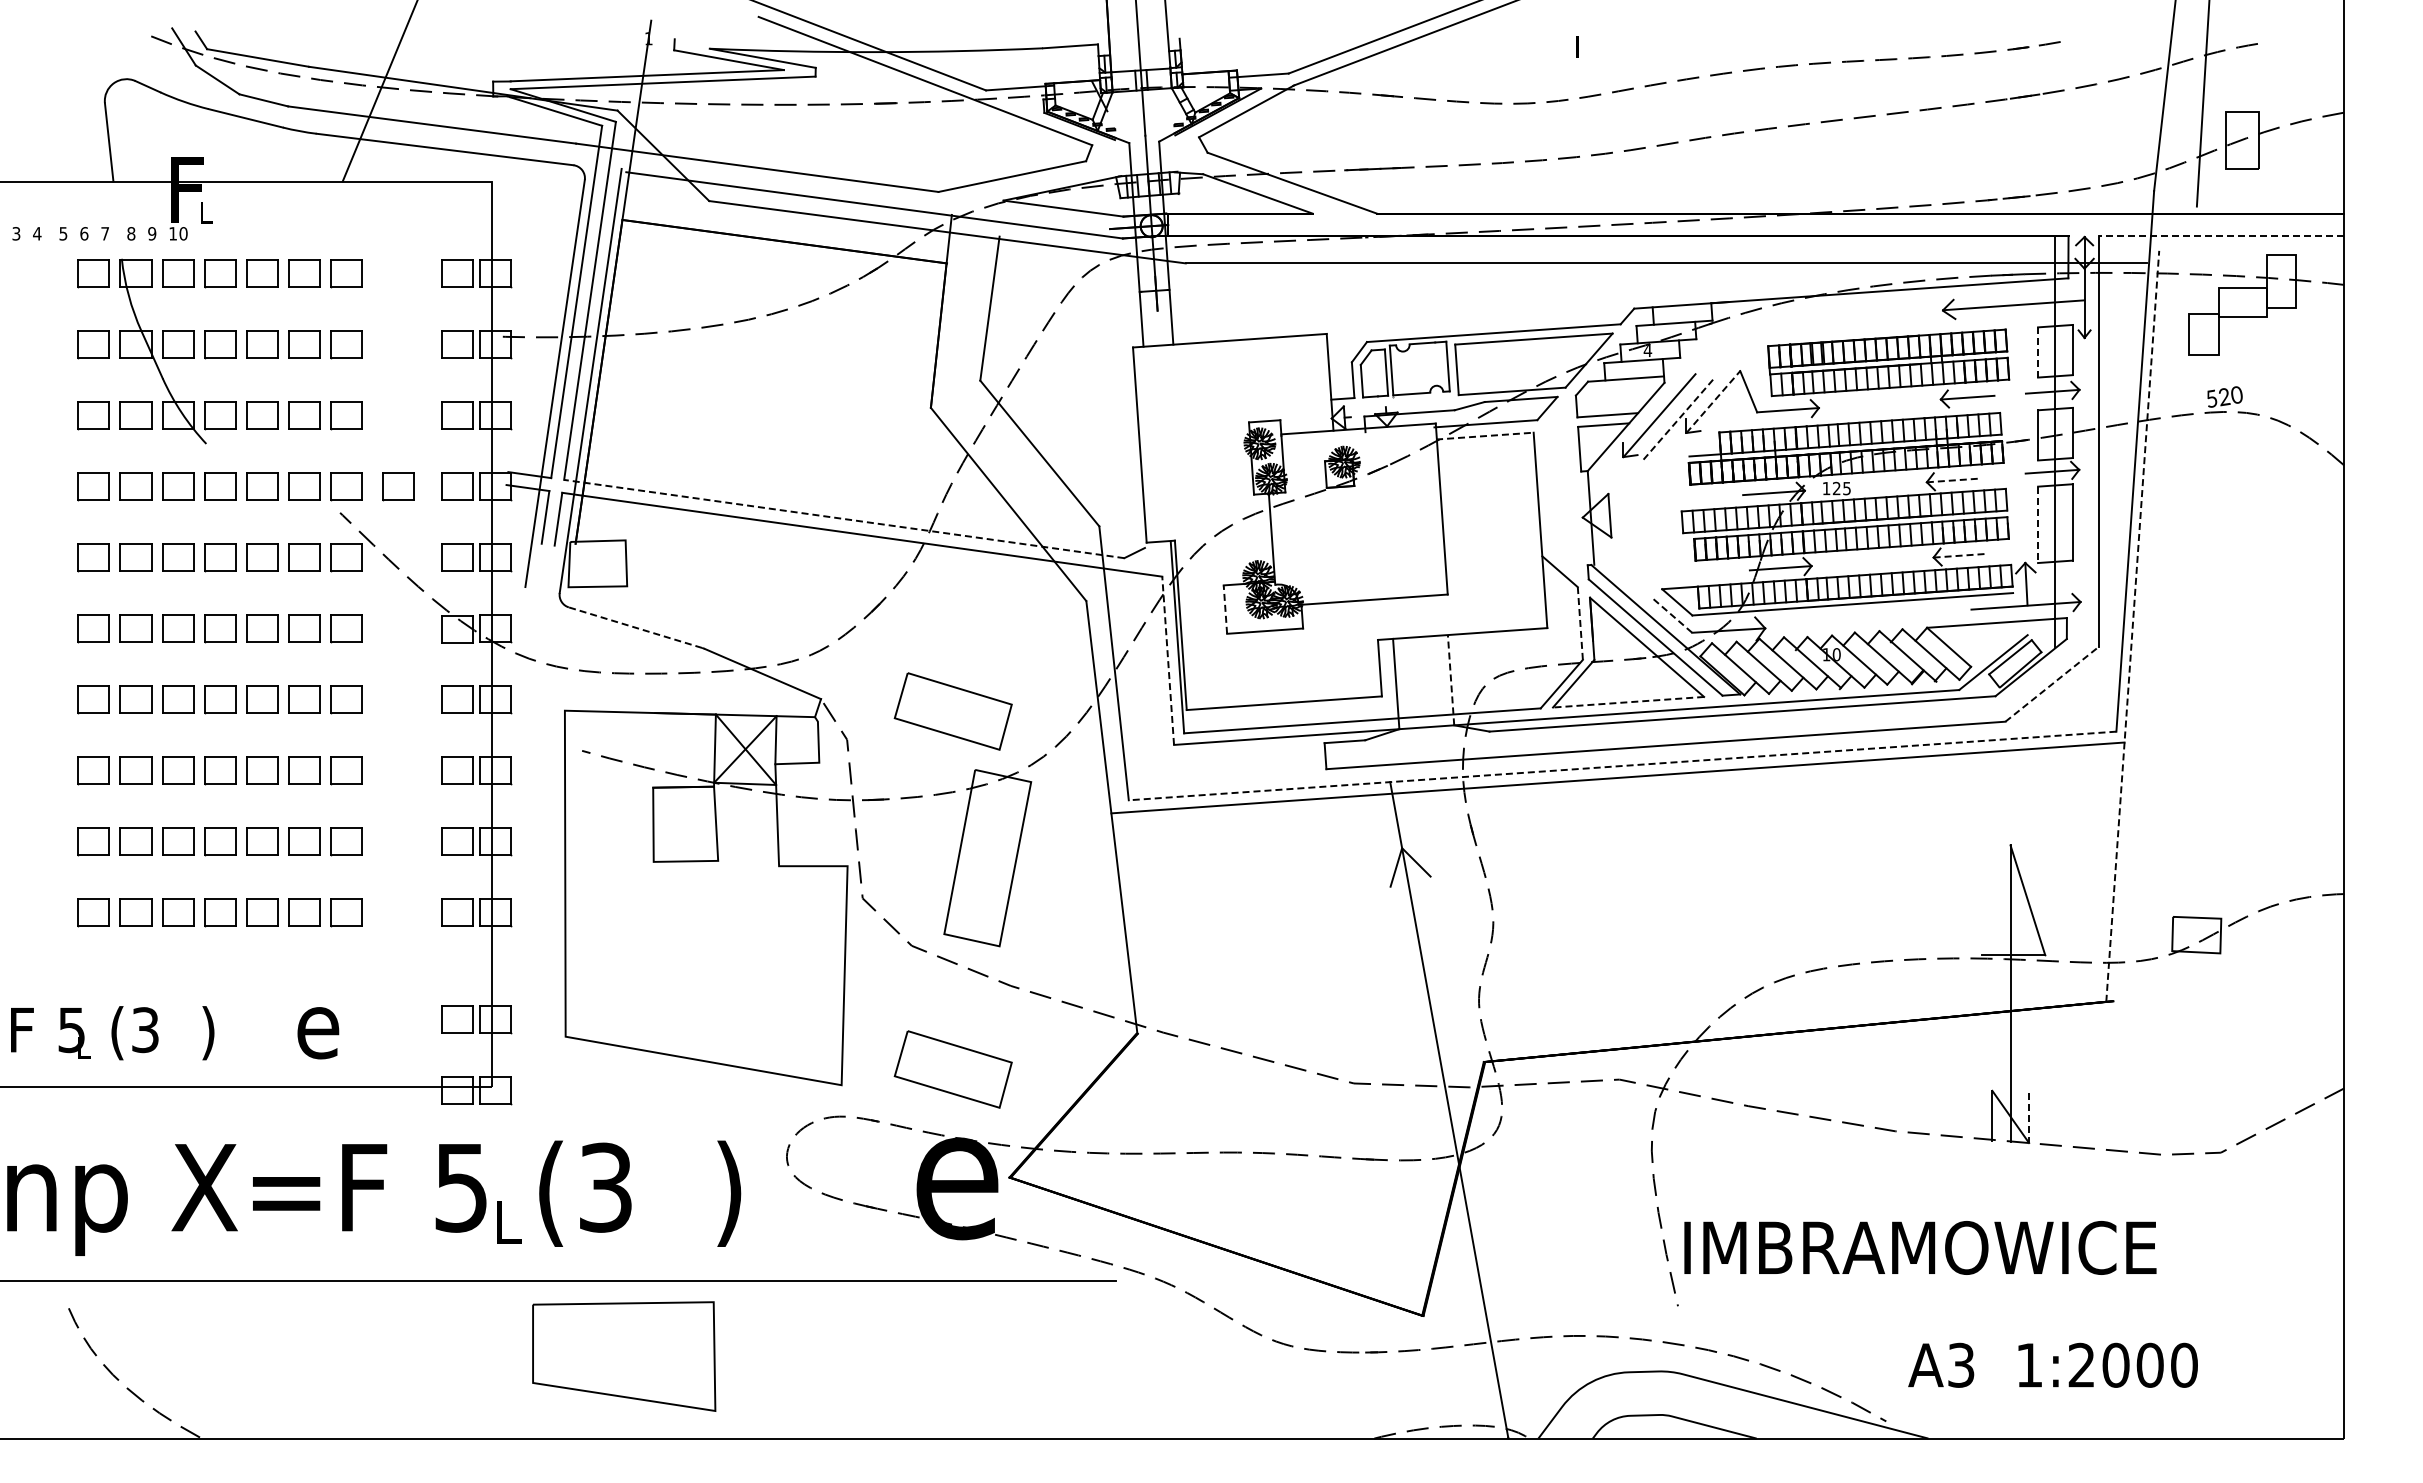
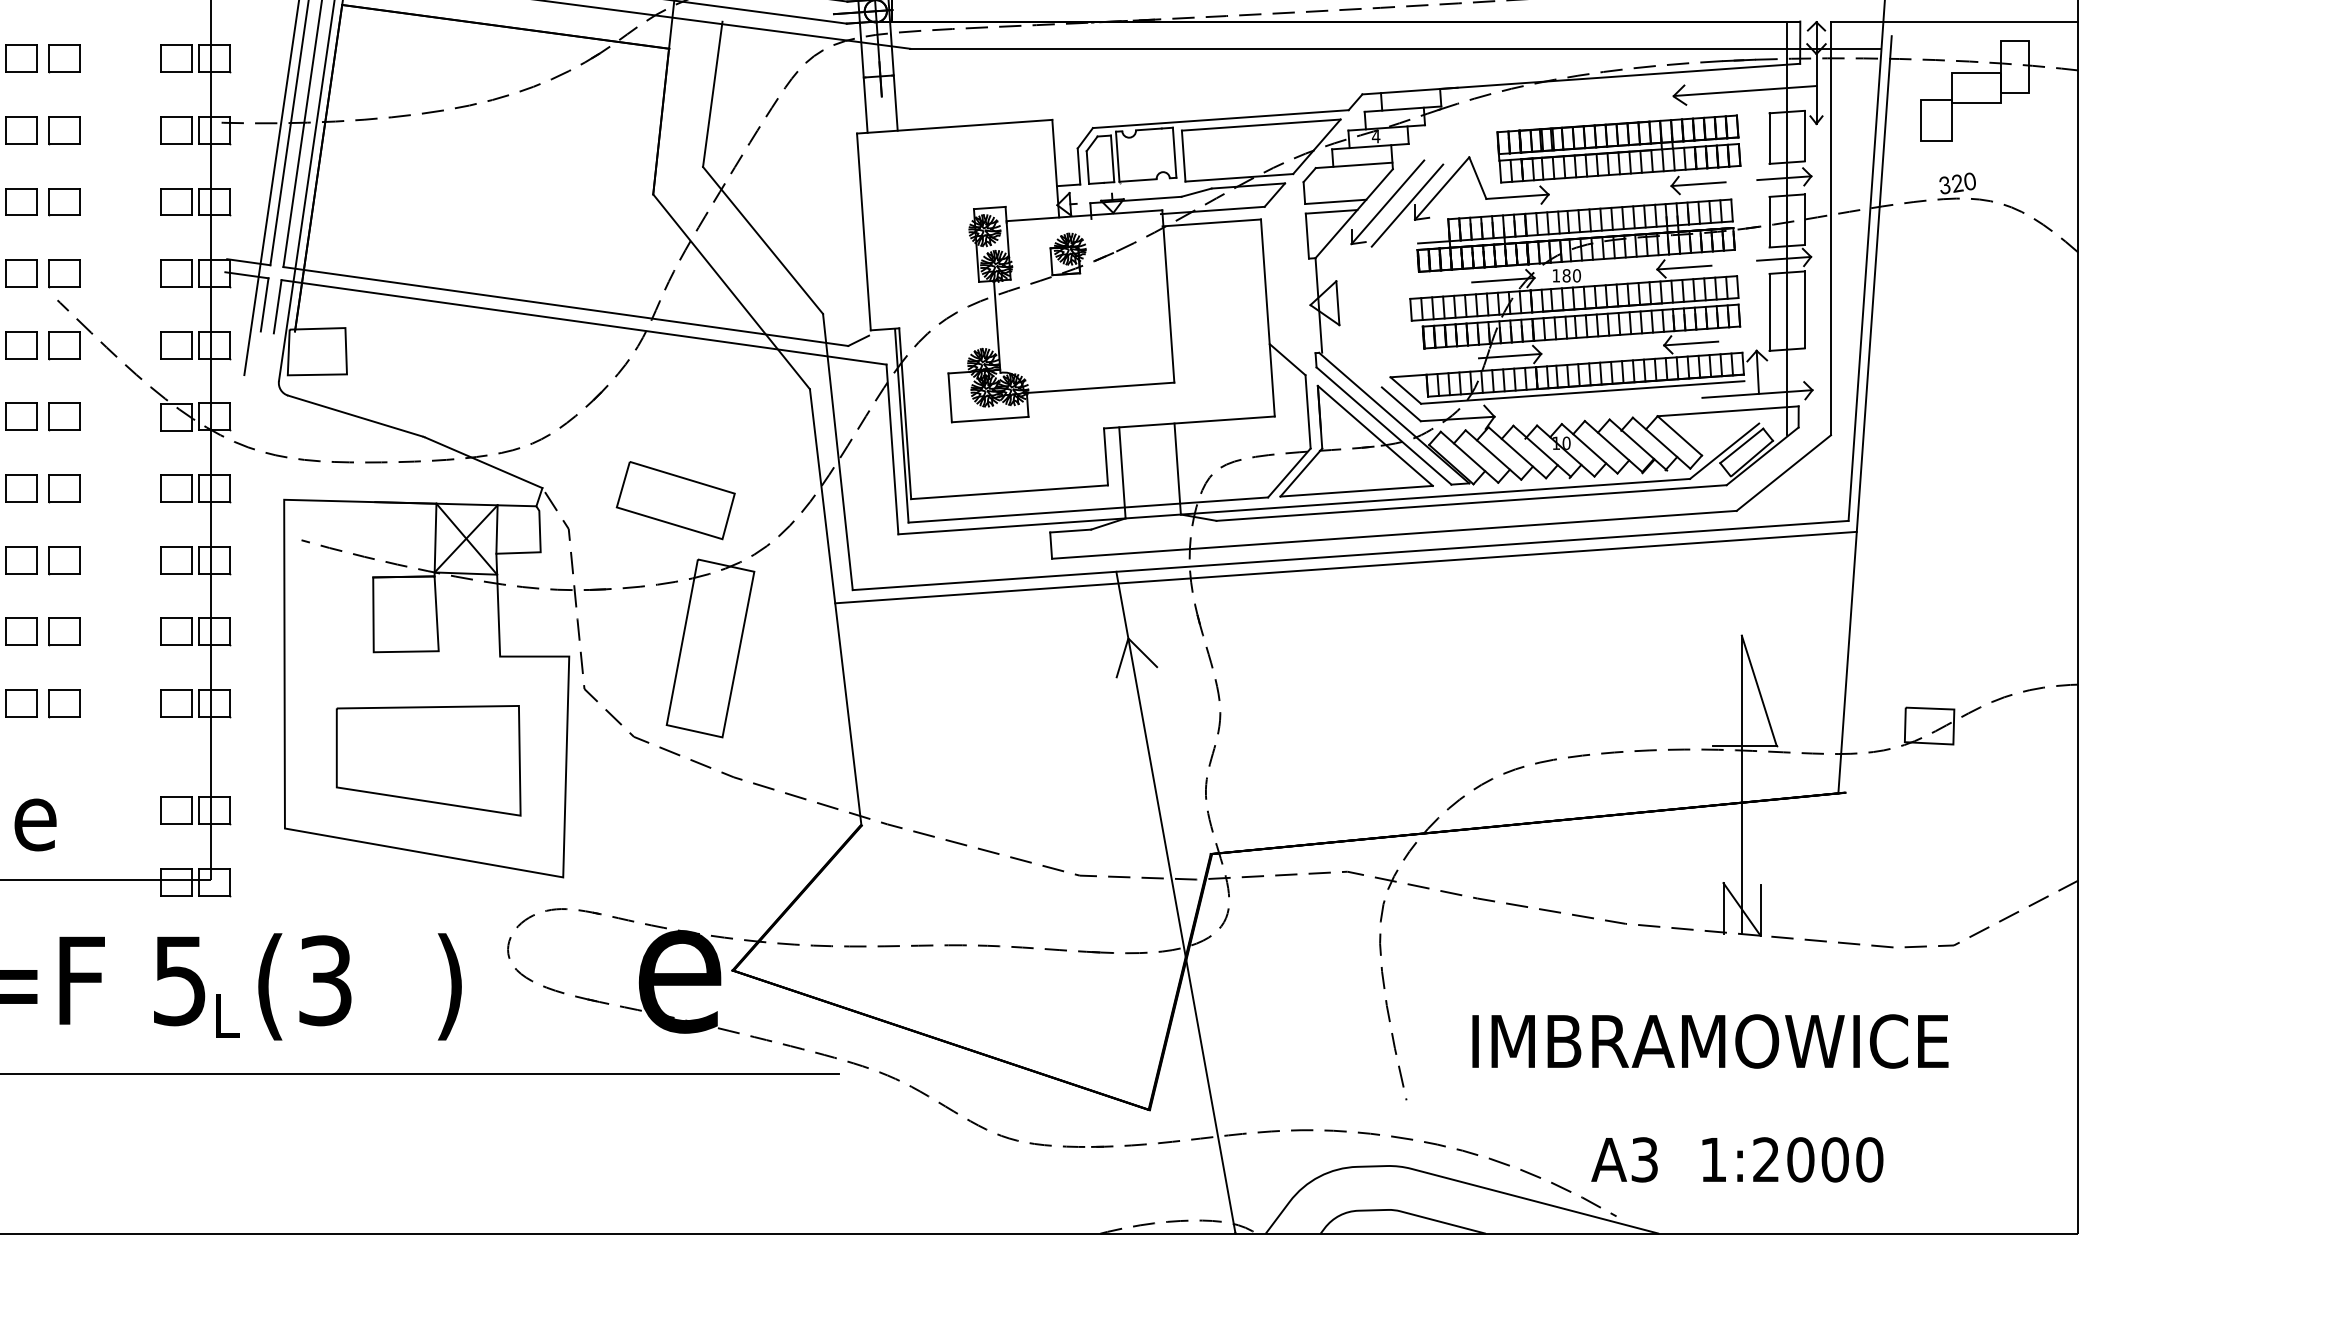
line: (2221, 236) -> (1954, 21), dashed -> solid
line: (2038, 352) -> (1770, 138), dashed -> solid
text: (2211, 398) -> (1944, 184), 520 -> 320
line: (1713, 401) -> (1442, 188), dashed -> solid
line: (1678, 418) -> (1407, 205), dashed -> solid
line: (1484, 436) -> (1211, 223), dashed -> solid
line: (1953, 480) -> (1684, 267), dashed -> solid
part: (398, 486) -> (116, 273), removed
text: (1841, 488) -> (1571, 275), 125 -> 180
line: (844, 519) -> (566, 306), dashed -> solid
line: (2038, 525) -> (1770, 313), dashed -> solid
line: (1960, 555) -> (1691, 343), dashed -> solid
line: (1225, 609) -> (950, 397), dashed -> solid
line: (1672, 616) -> (1400, 404), dashed -> solid
line: (1580, 623) -> (1308, 411), dashed -> solid
line: (2132, 625) -> (1864, 413), dashed -> solid
line: (635, 627) -> (355, 415), dashed -> solid
line: (1168, 660) -> (892, 449), dashed -> solid
line: (1451, 679) -> (1178, 468), dashed -> solid
line: (2052, 684) -> (1784, 473), dashed -> solid
line: (1628, 702) -> (1356, 491), dashed -> solid
line: (1622, 765) -> (1350, 555), dashed -> solid
part: (952, 1069) -> (675, 861), removed
line: (2029, 1118) -> (1760, 910), dashed -> solid
text: (1920, 1247) -> (1710, 1041), moved
part: (624, 1356) -> (428, 760), moved
text: (2052, 1364) -> (1736, 1159), moved

